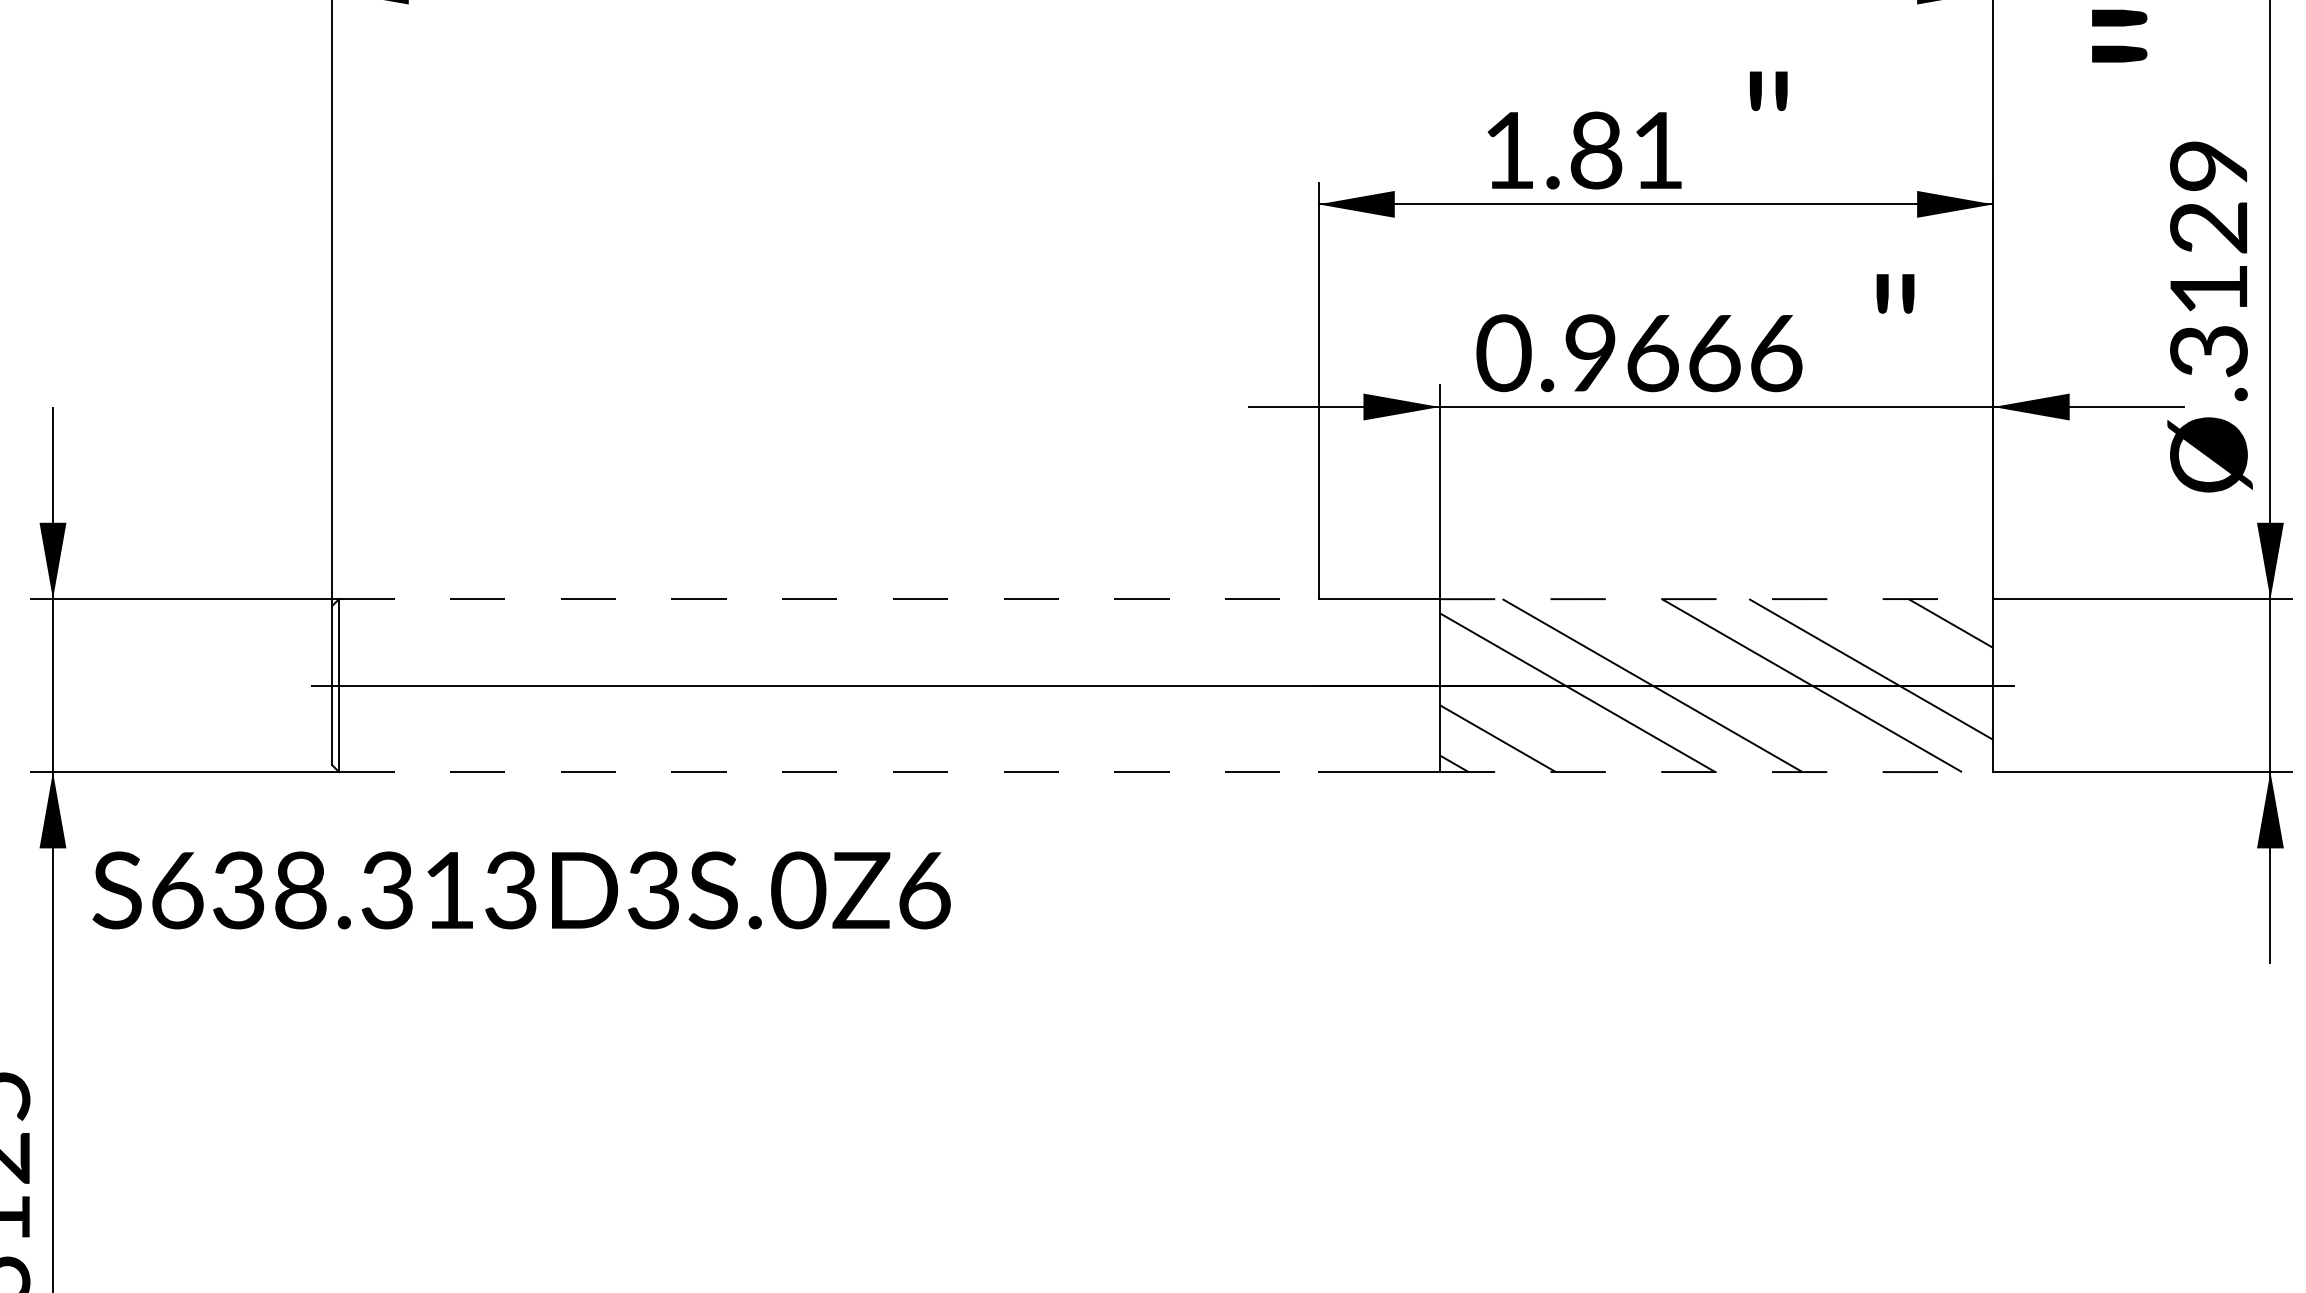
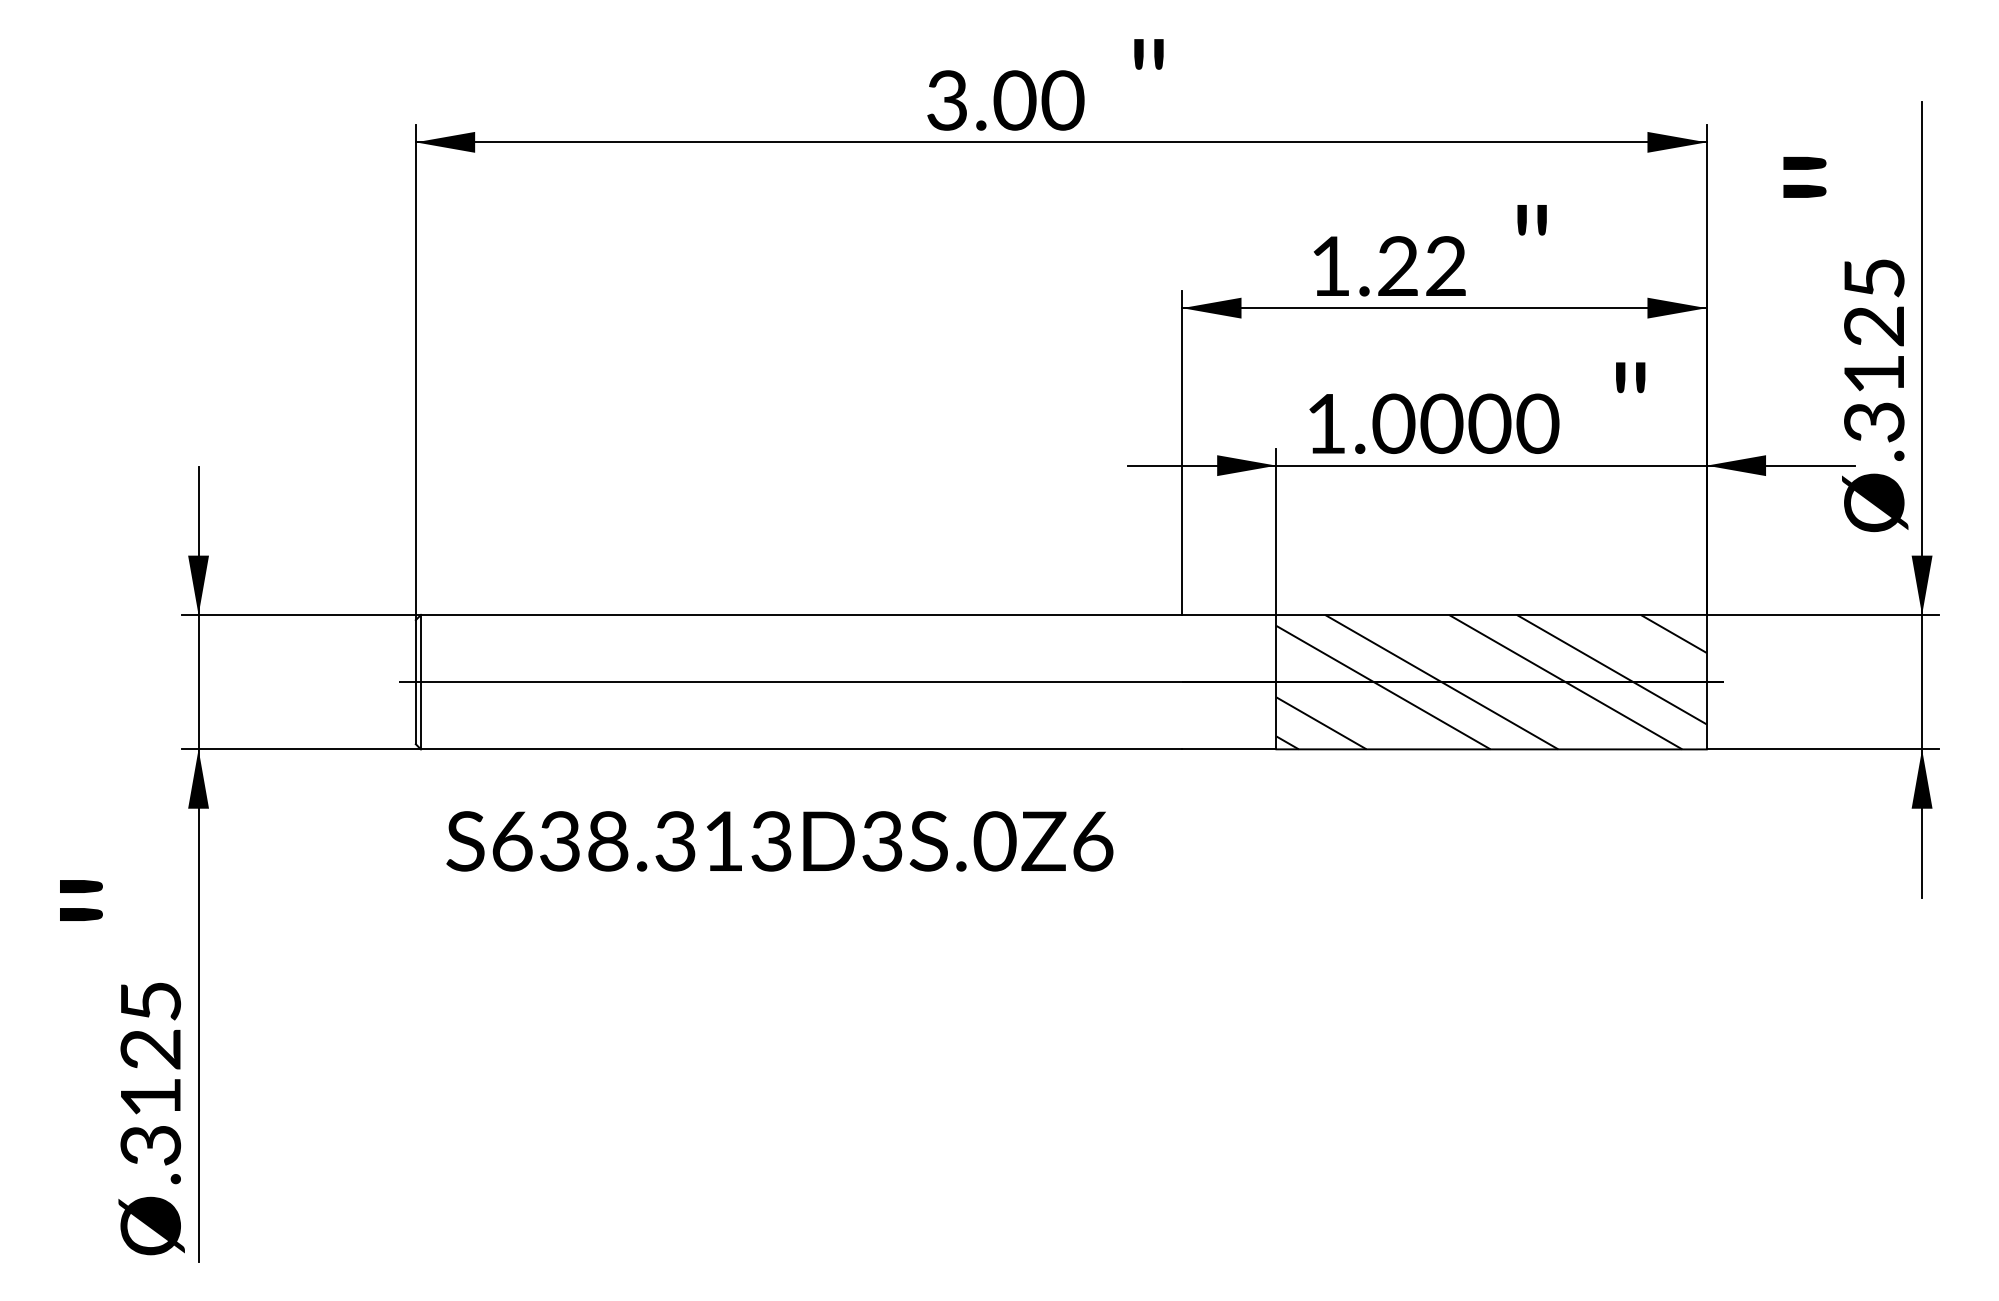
text: (1626, 150) -> (1421, 266), 1.81 -> 1.22
text: (2209, 166) -> (1874, 278), .3129 -> .3125
text: (1640, 352) -> (1432, 423), 0.9666 -> 1.0000
line: (828, 598) -> (801, 614), dashed -> solid
line: (1717, 598) -> (1492, 614), dashed -> solid
line: (828, 772) -> (801, 749), dashed -> solid
line: (1717, 772) -> (1492, 749), dashed -> solid
text: (521, 890) -> (779, 841), moved

